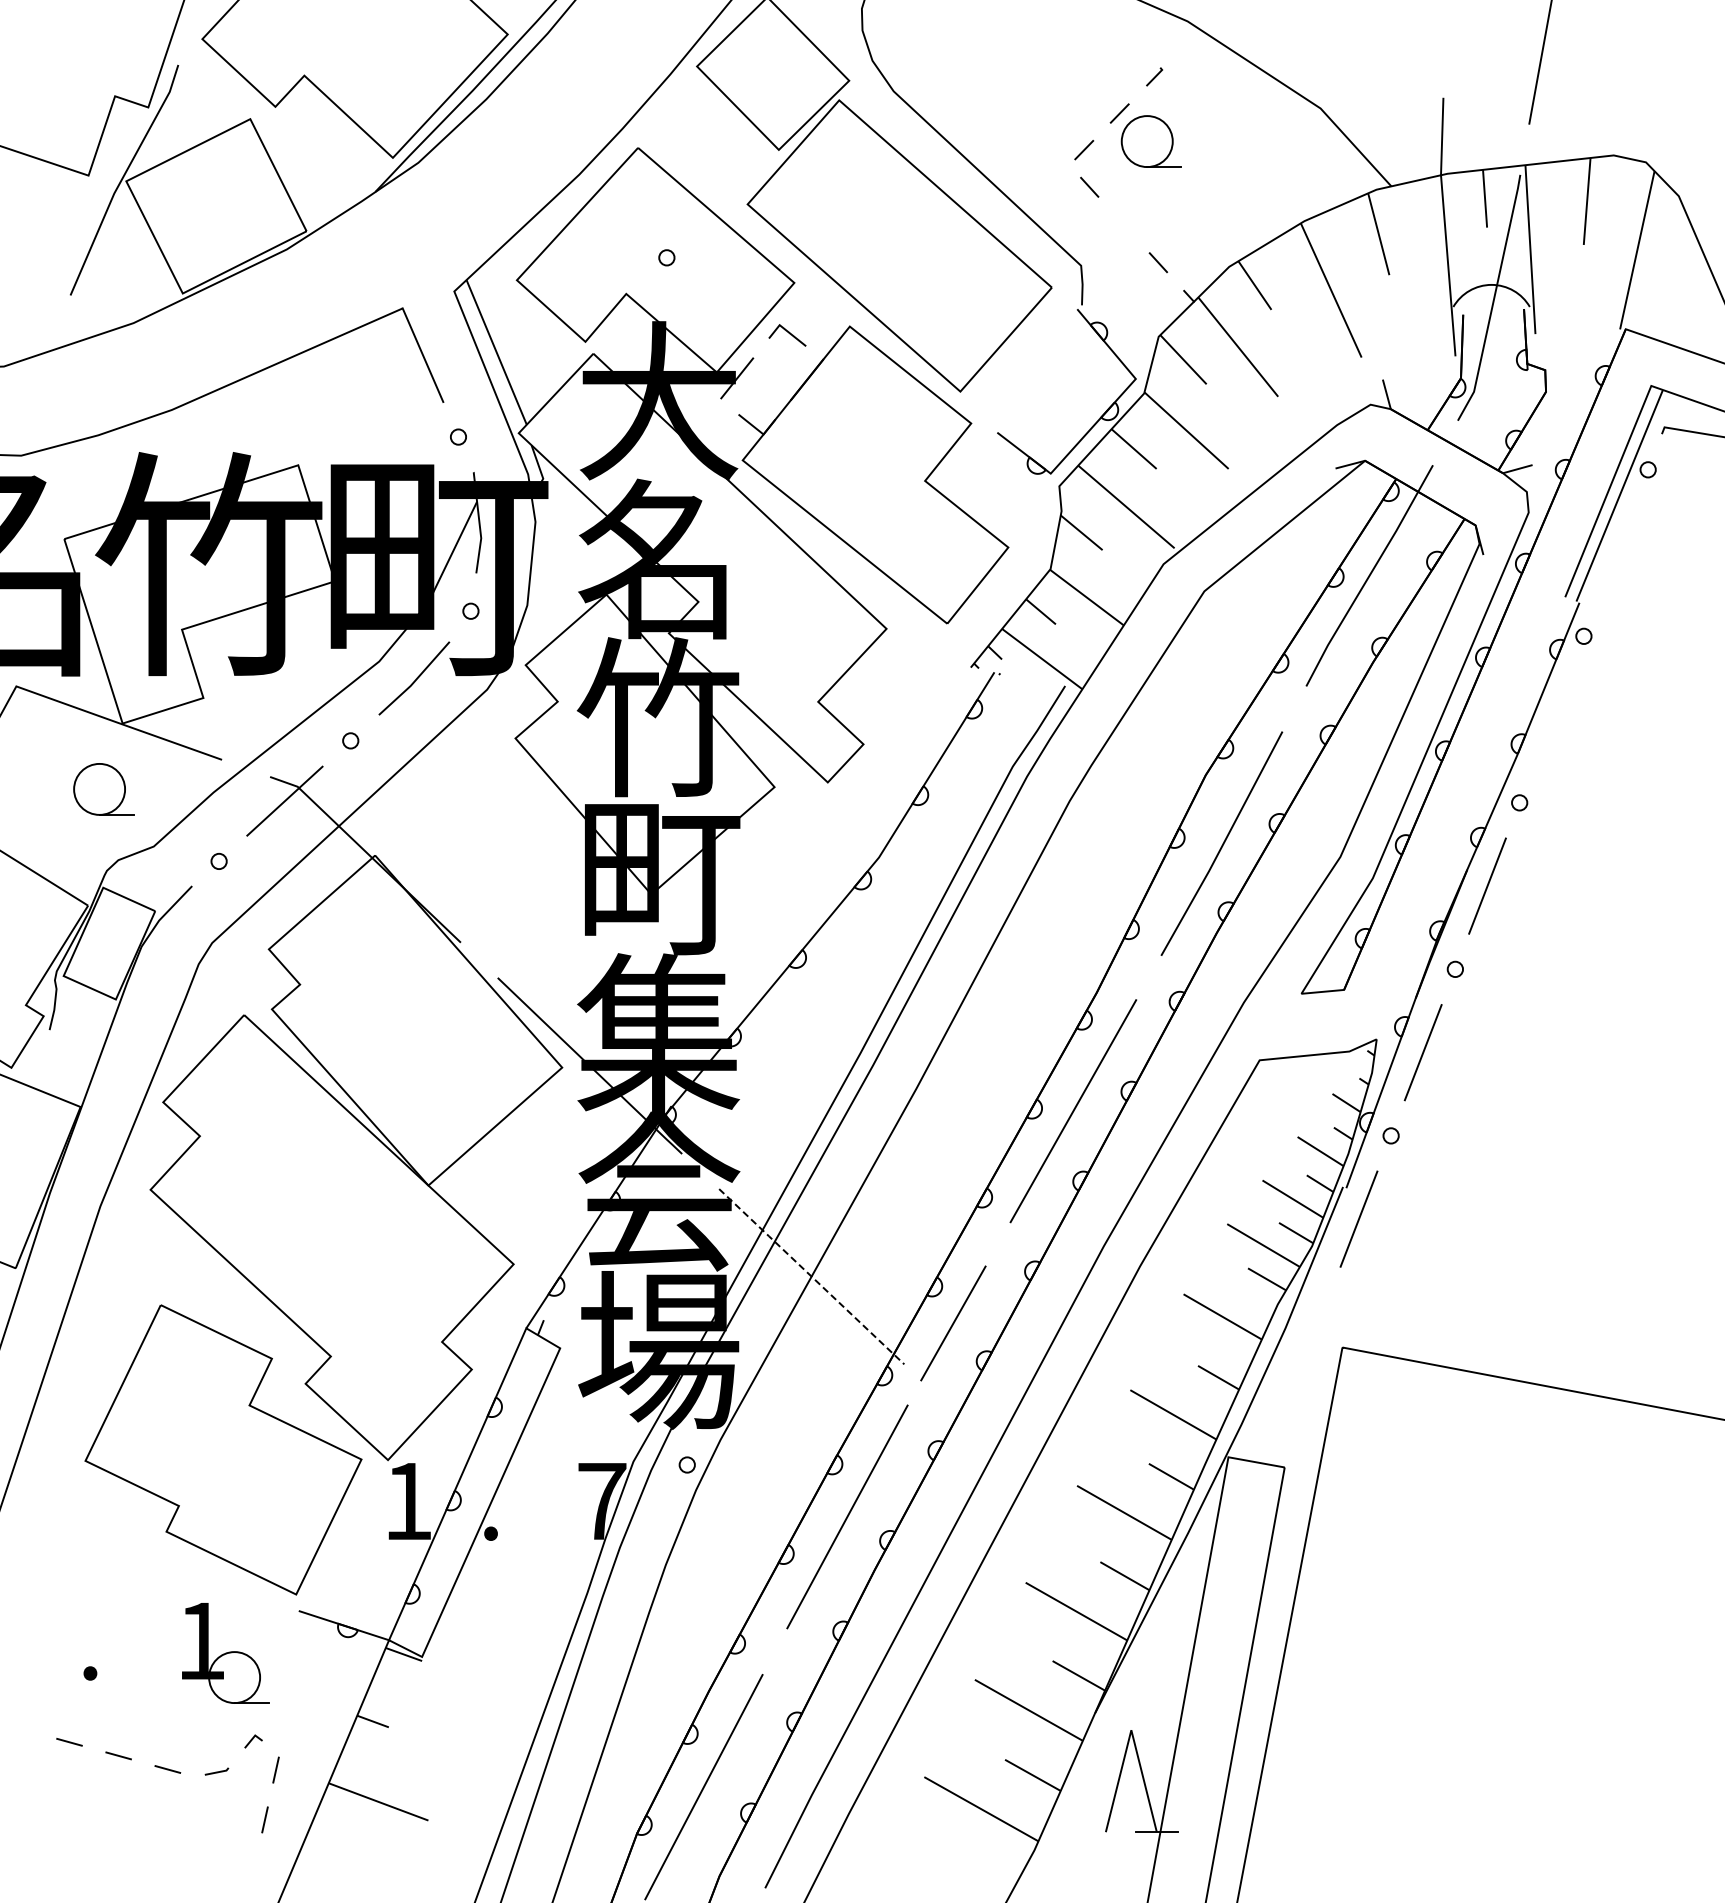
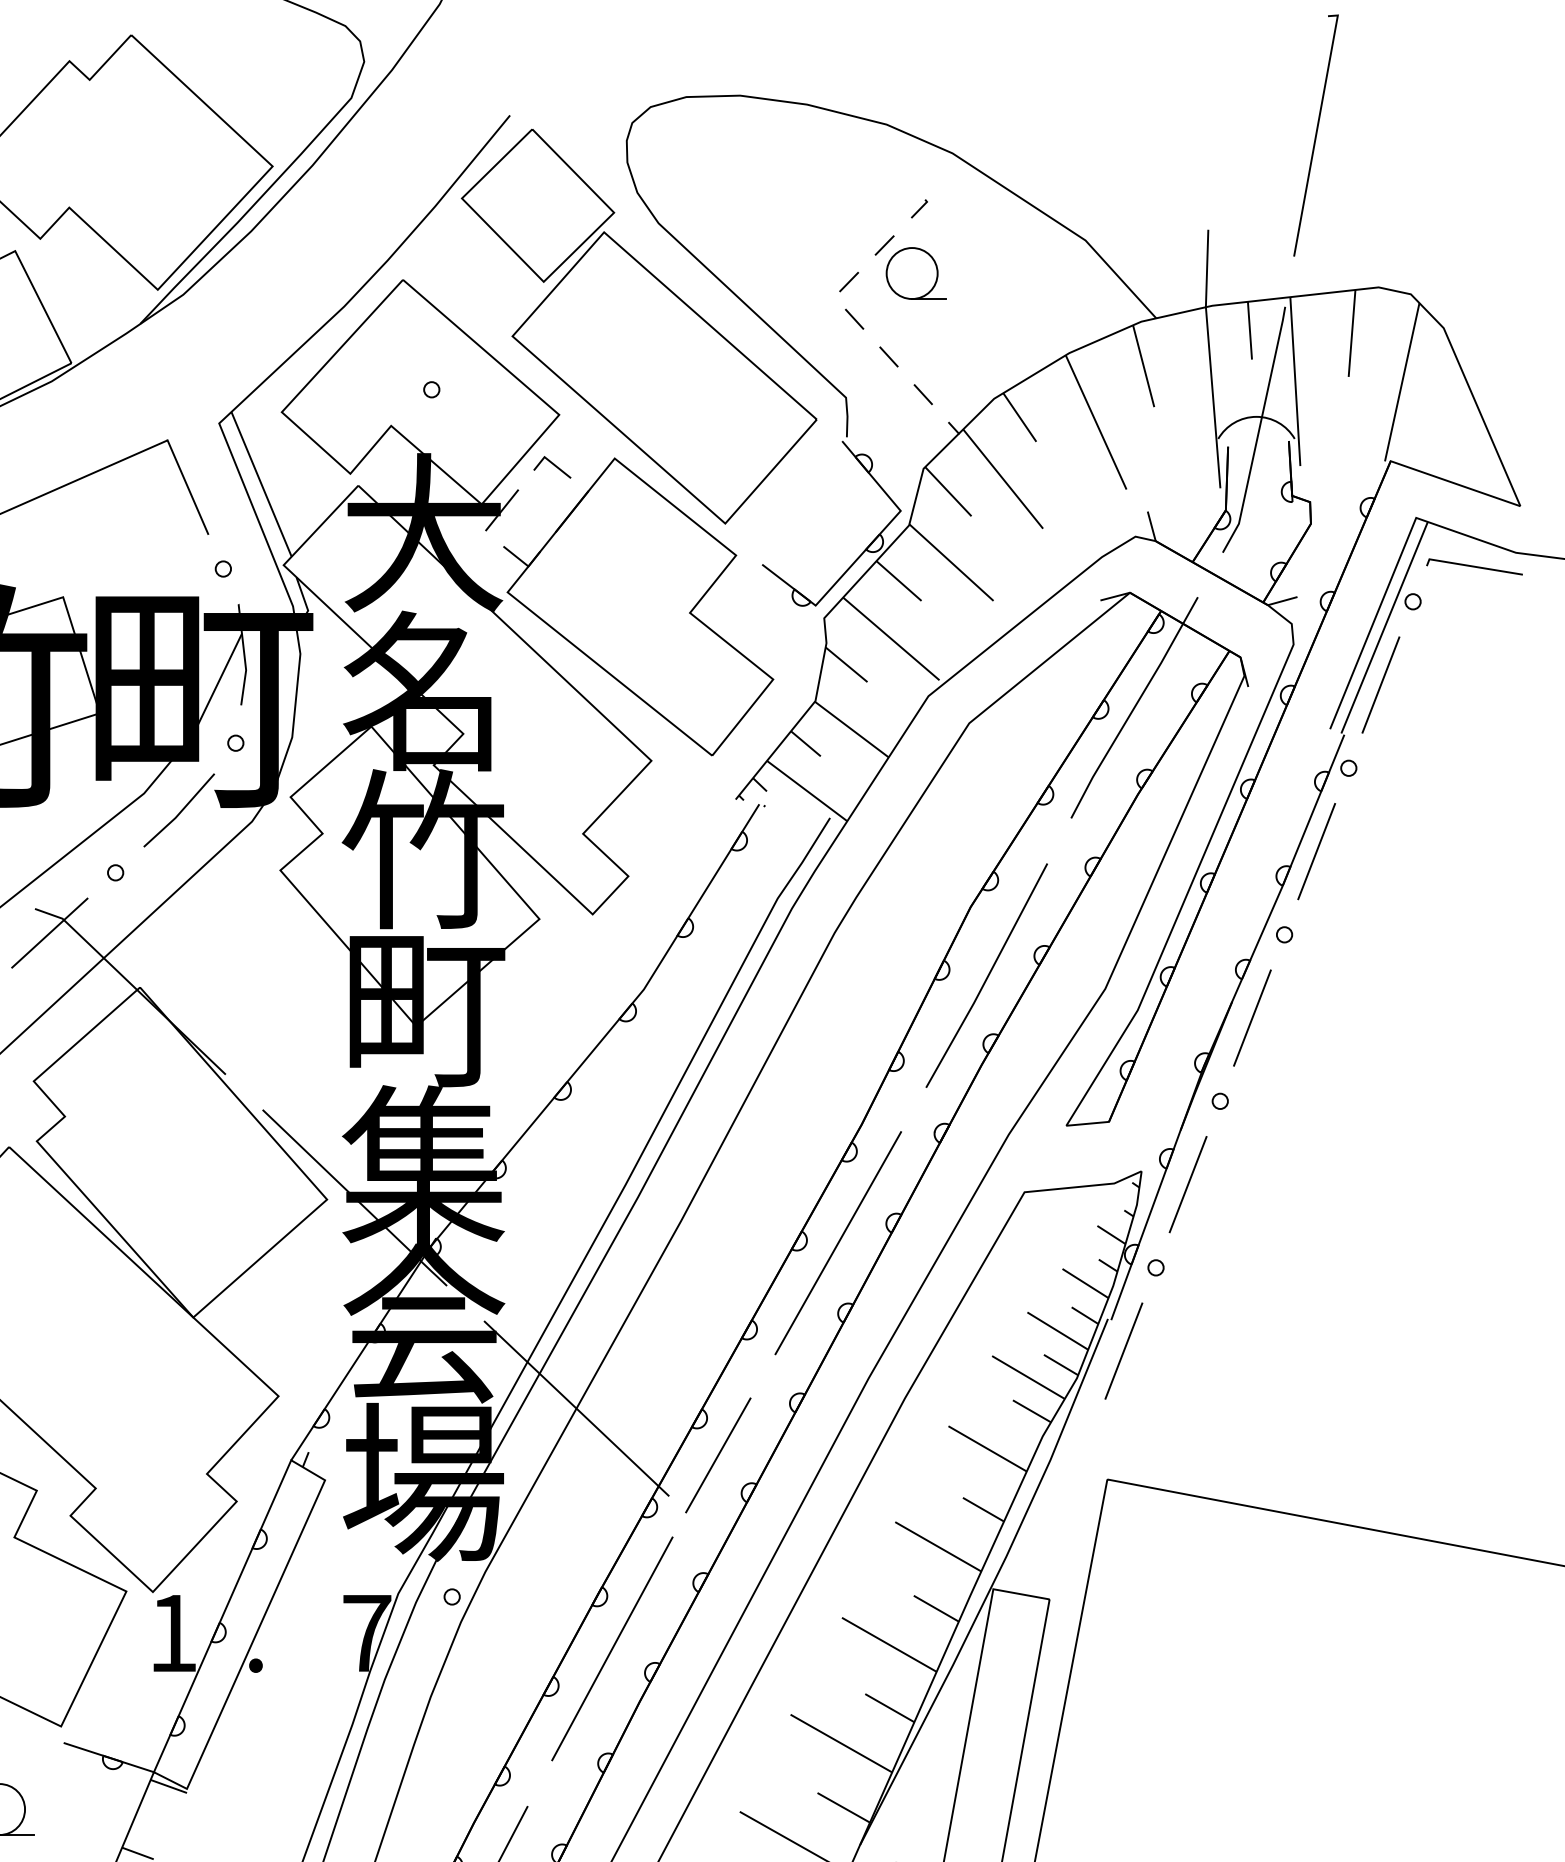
line: (1123, 224) -> (888, 356), added
line: (1615, 552) -> (1380, 684), added
line: (1551, 719) -> (1316, 851), added
line: (811, 1276) -> (576, 1408), dashed -> solid

